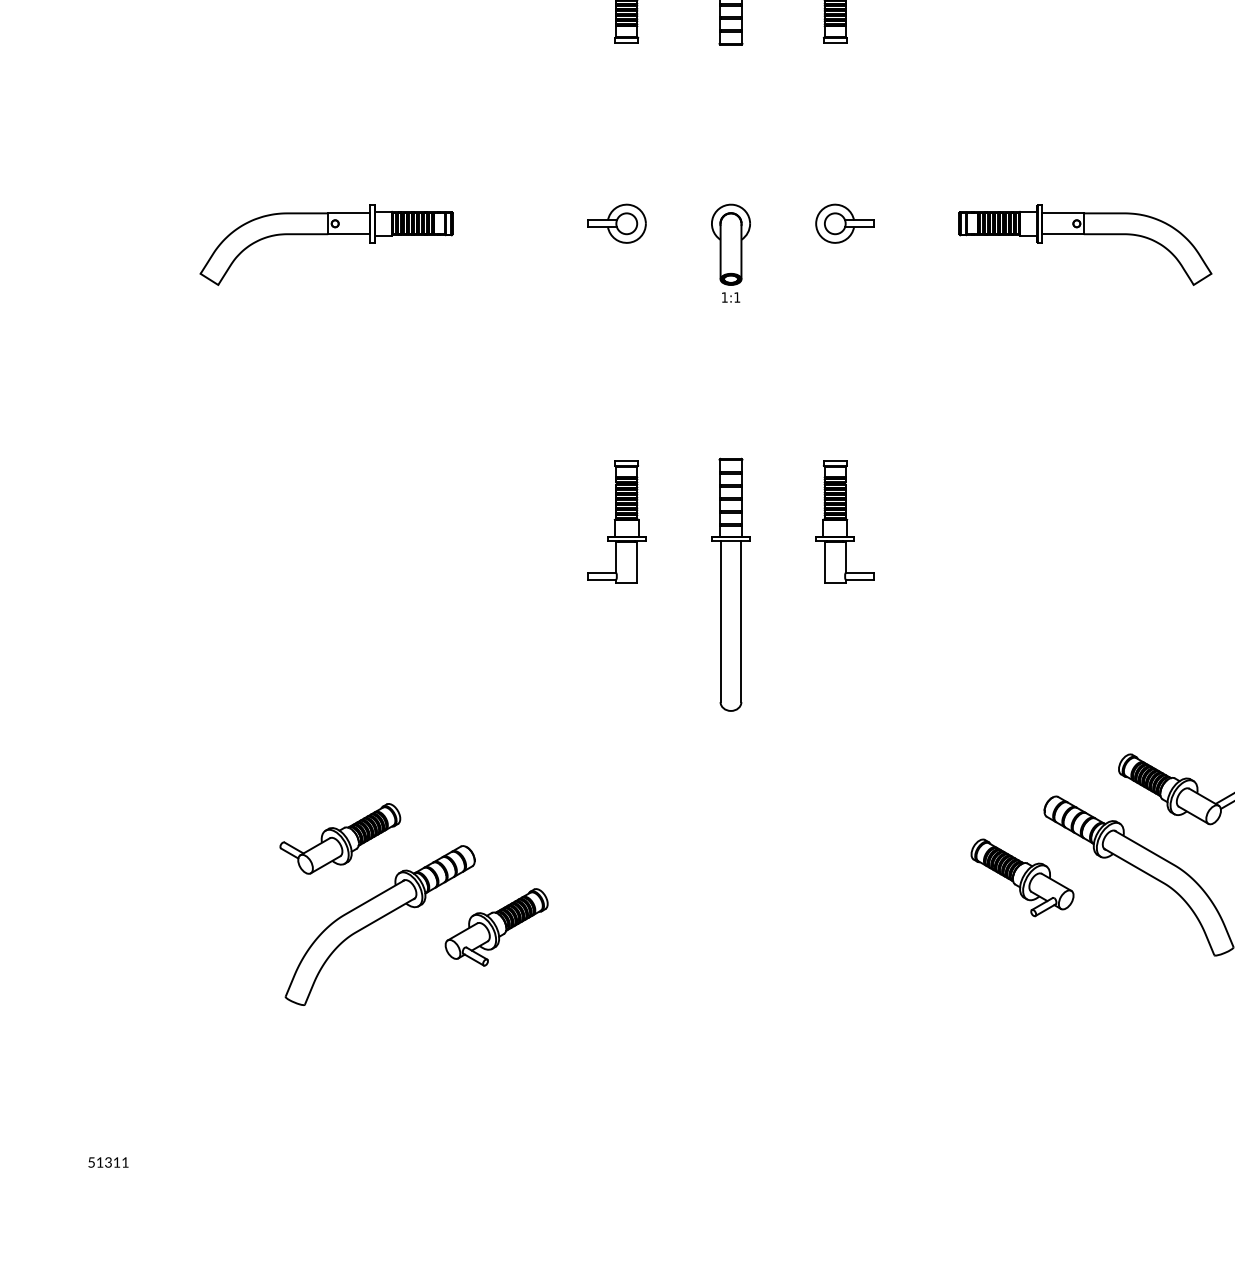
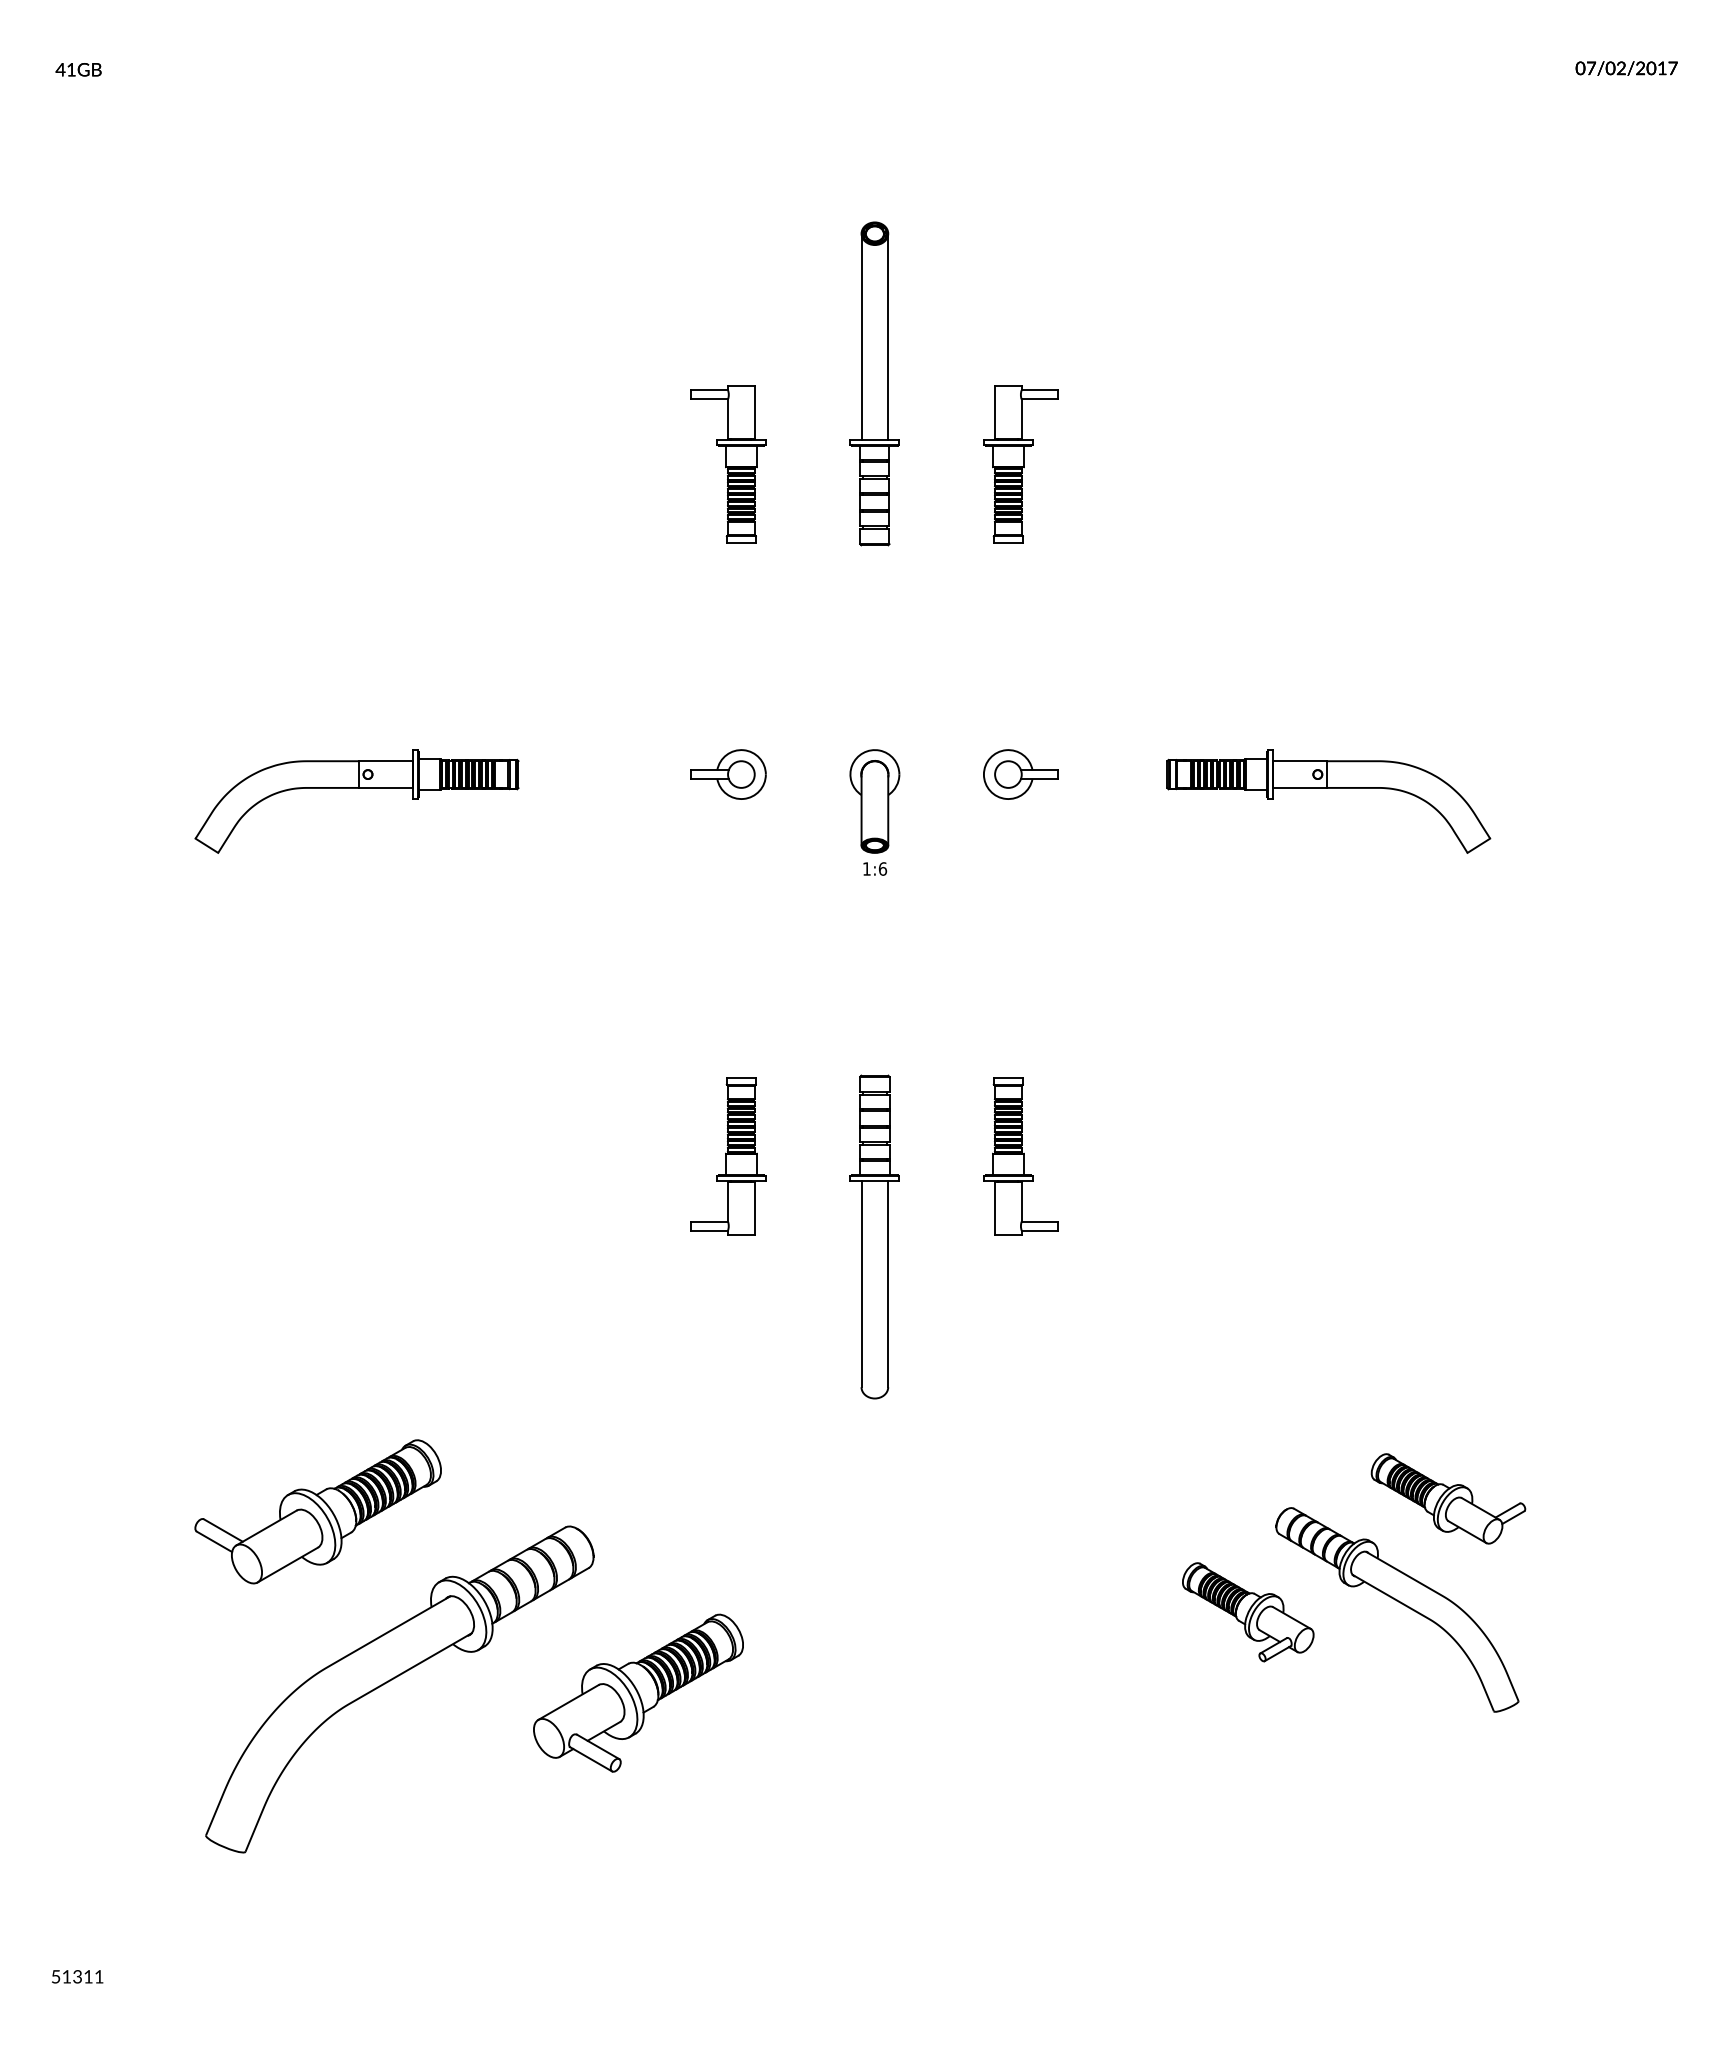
text: (736, 297) -> (882, 868), 1:1 -> 1:6
part: (413, 904) -> (468, 1646), size x1.6

